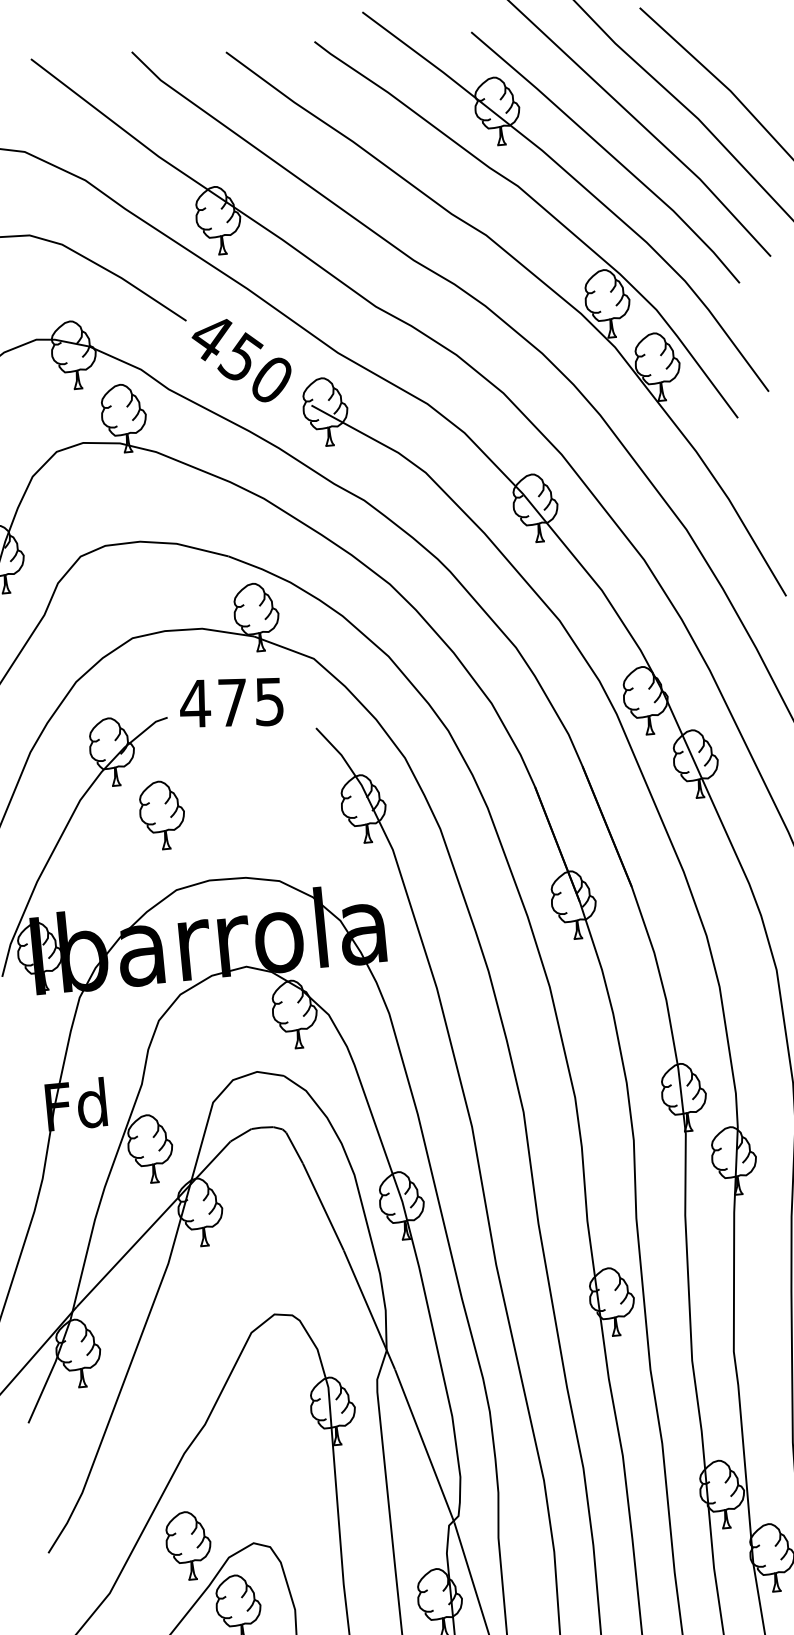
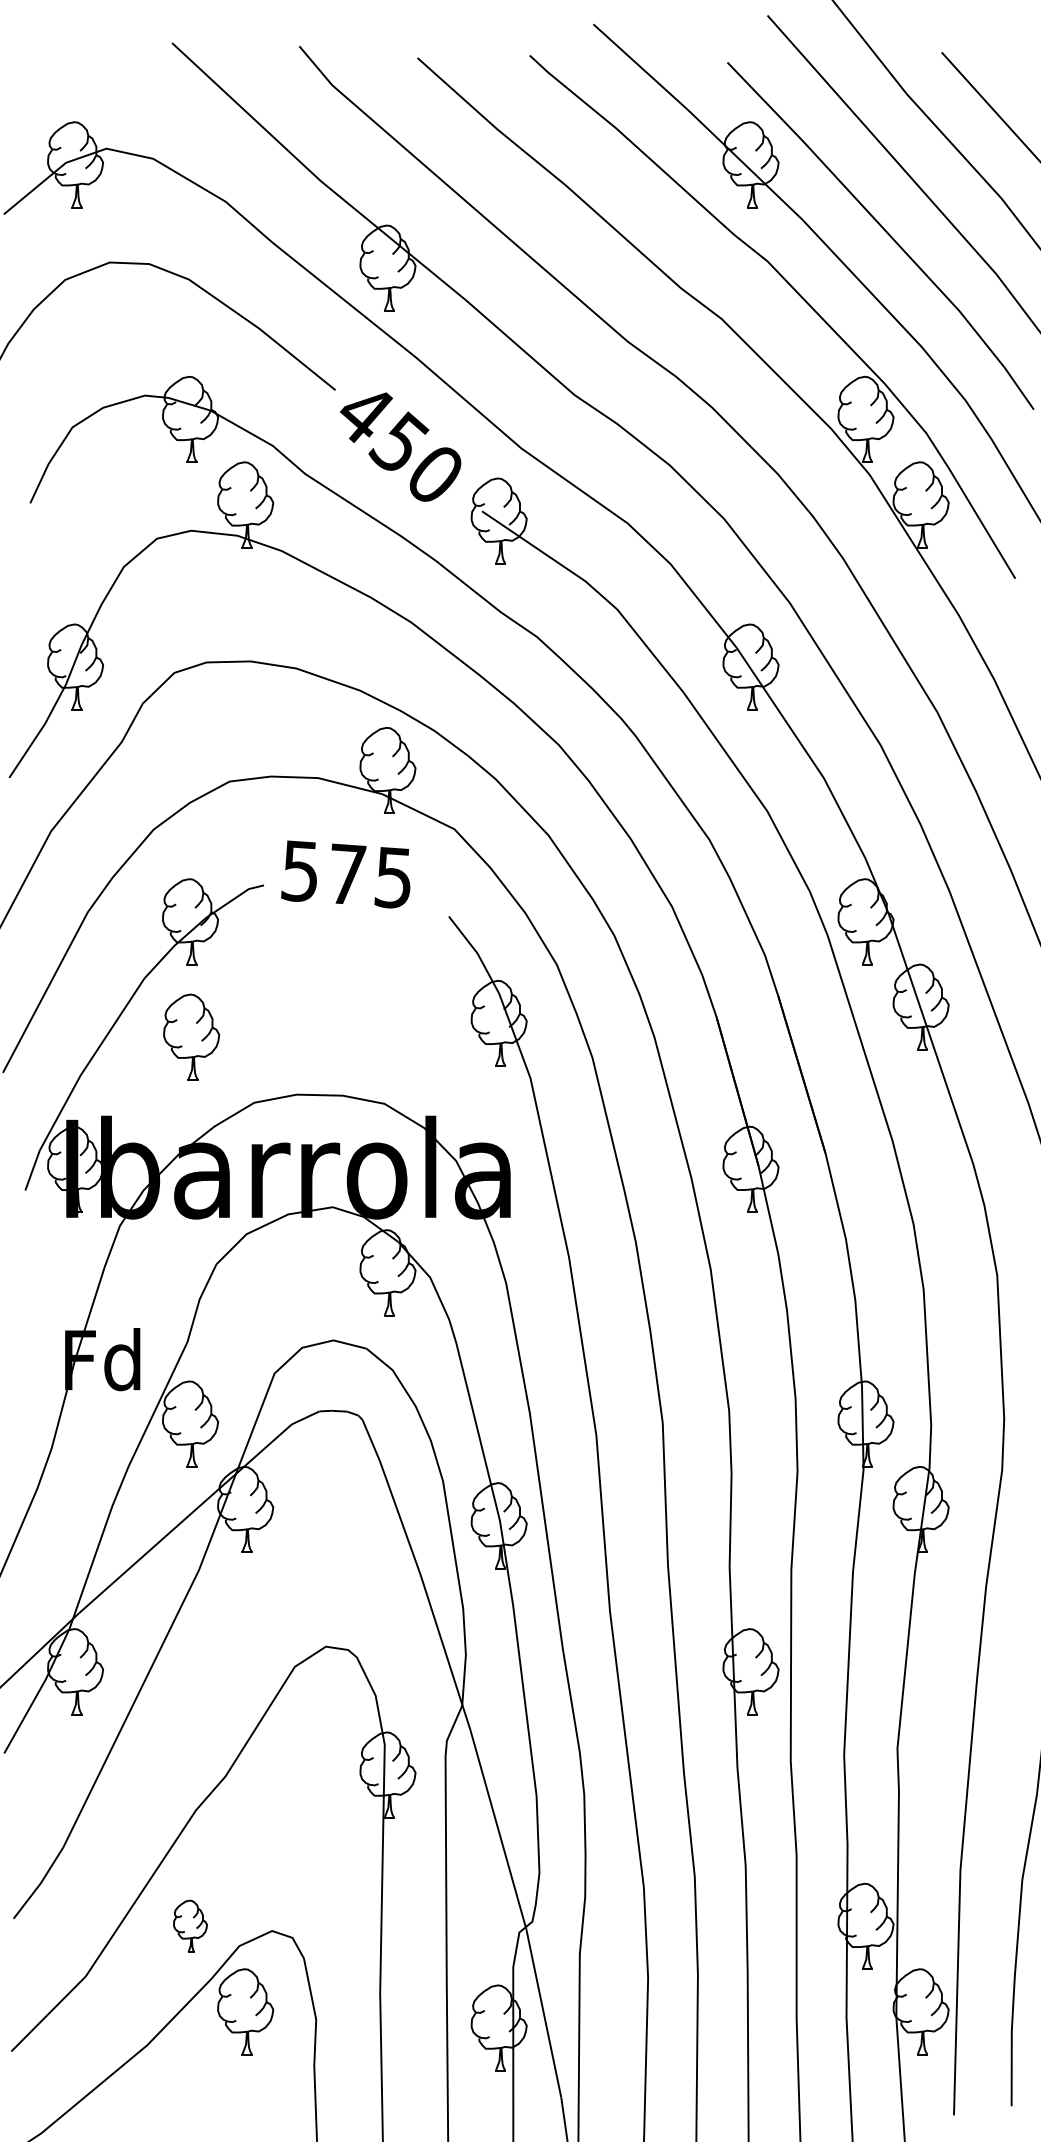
text: (194, 703) -> (299, 870), 475 -> 575
part: (162, 814) -> (191, 1036), moved
part: (188, 1545) -> (190, 1925), size x0.6

